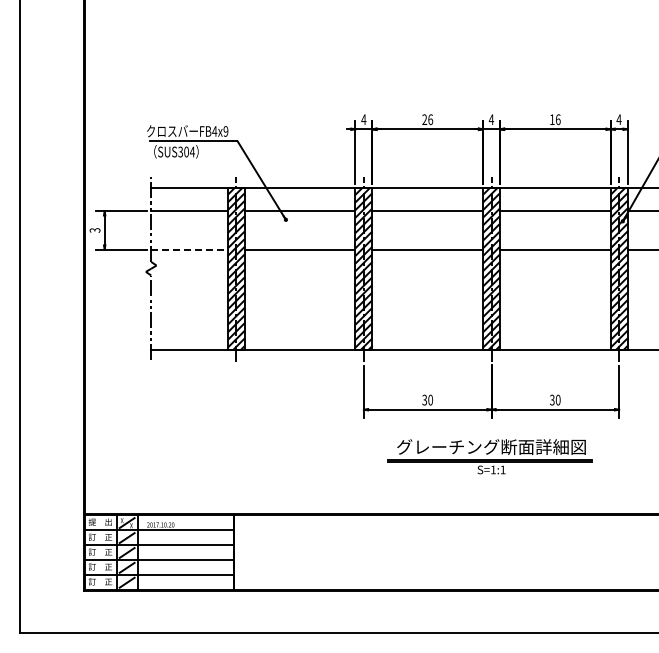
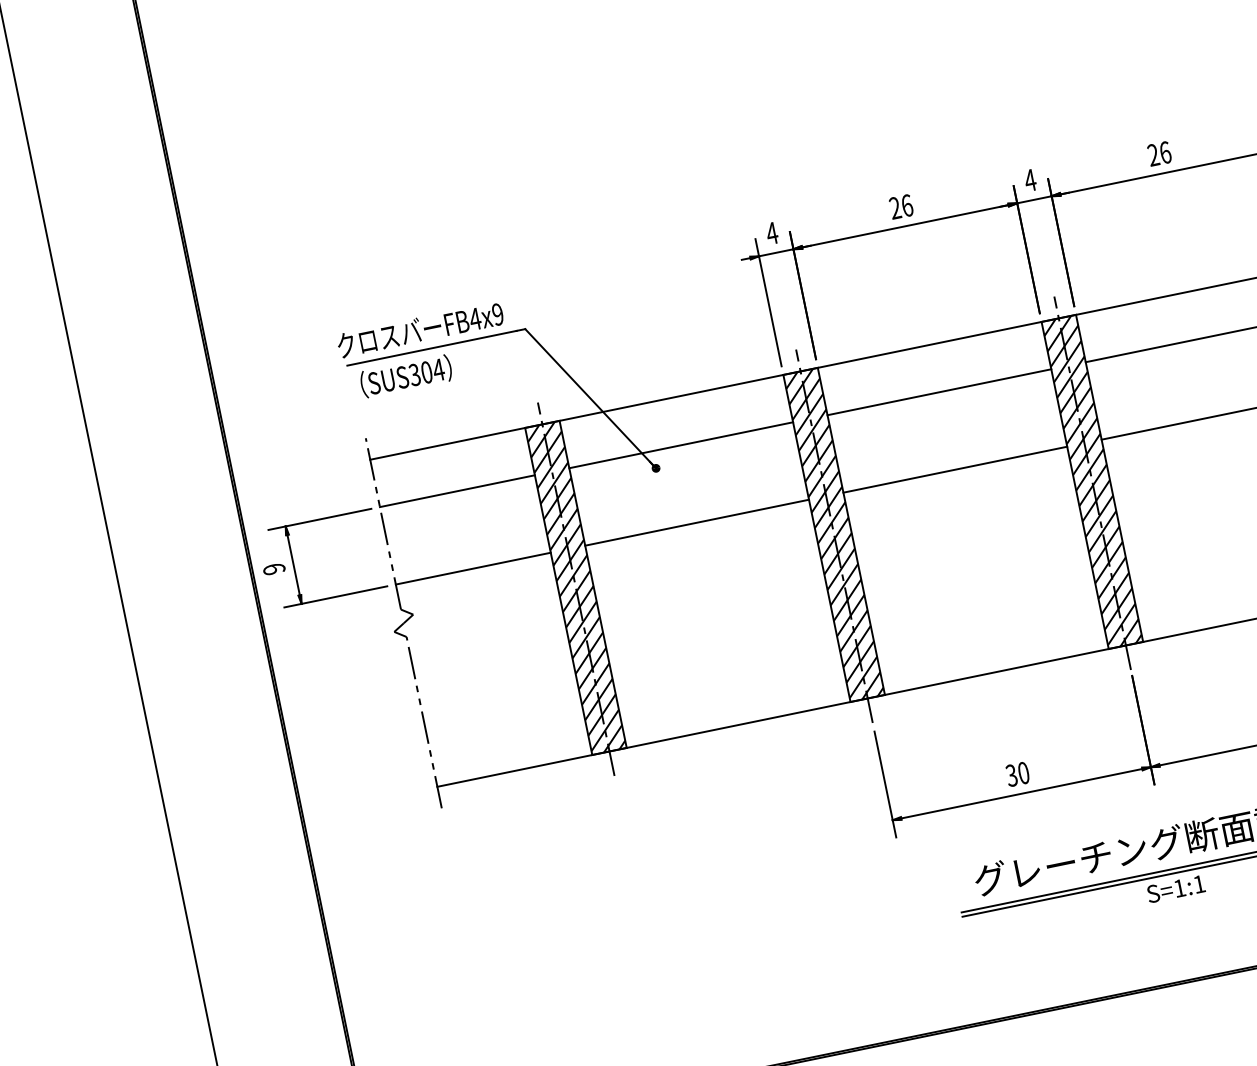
text: (552, 119) -> (1153, 154), 16 -> 26
text: (95, 230) -> (275, 569), 3 -> 9
line: (190, 249) -> (475, 568), dashed -> solid

